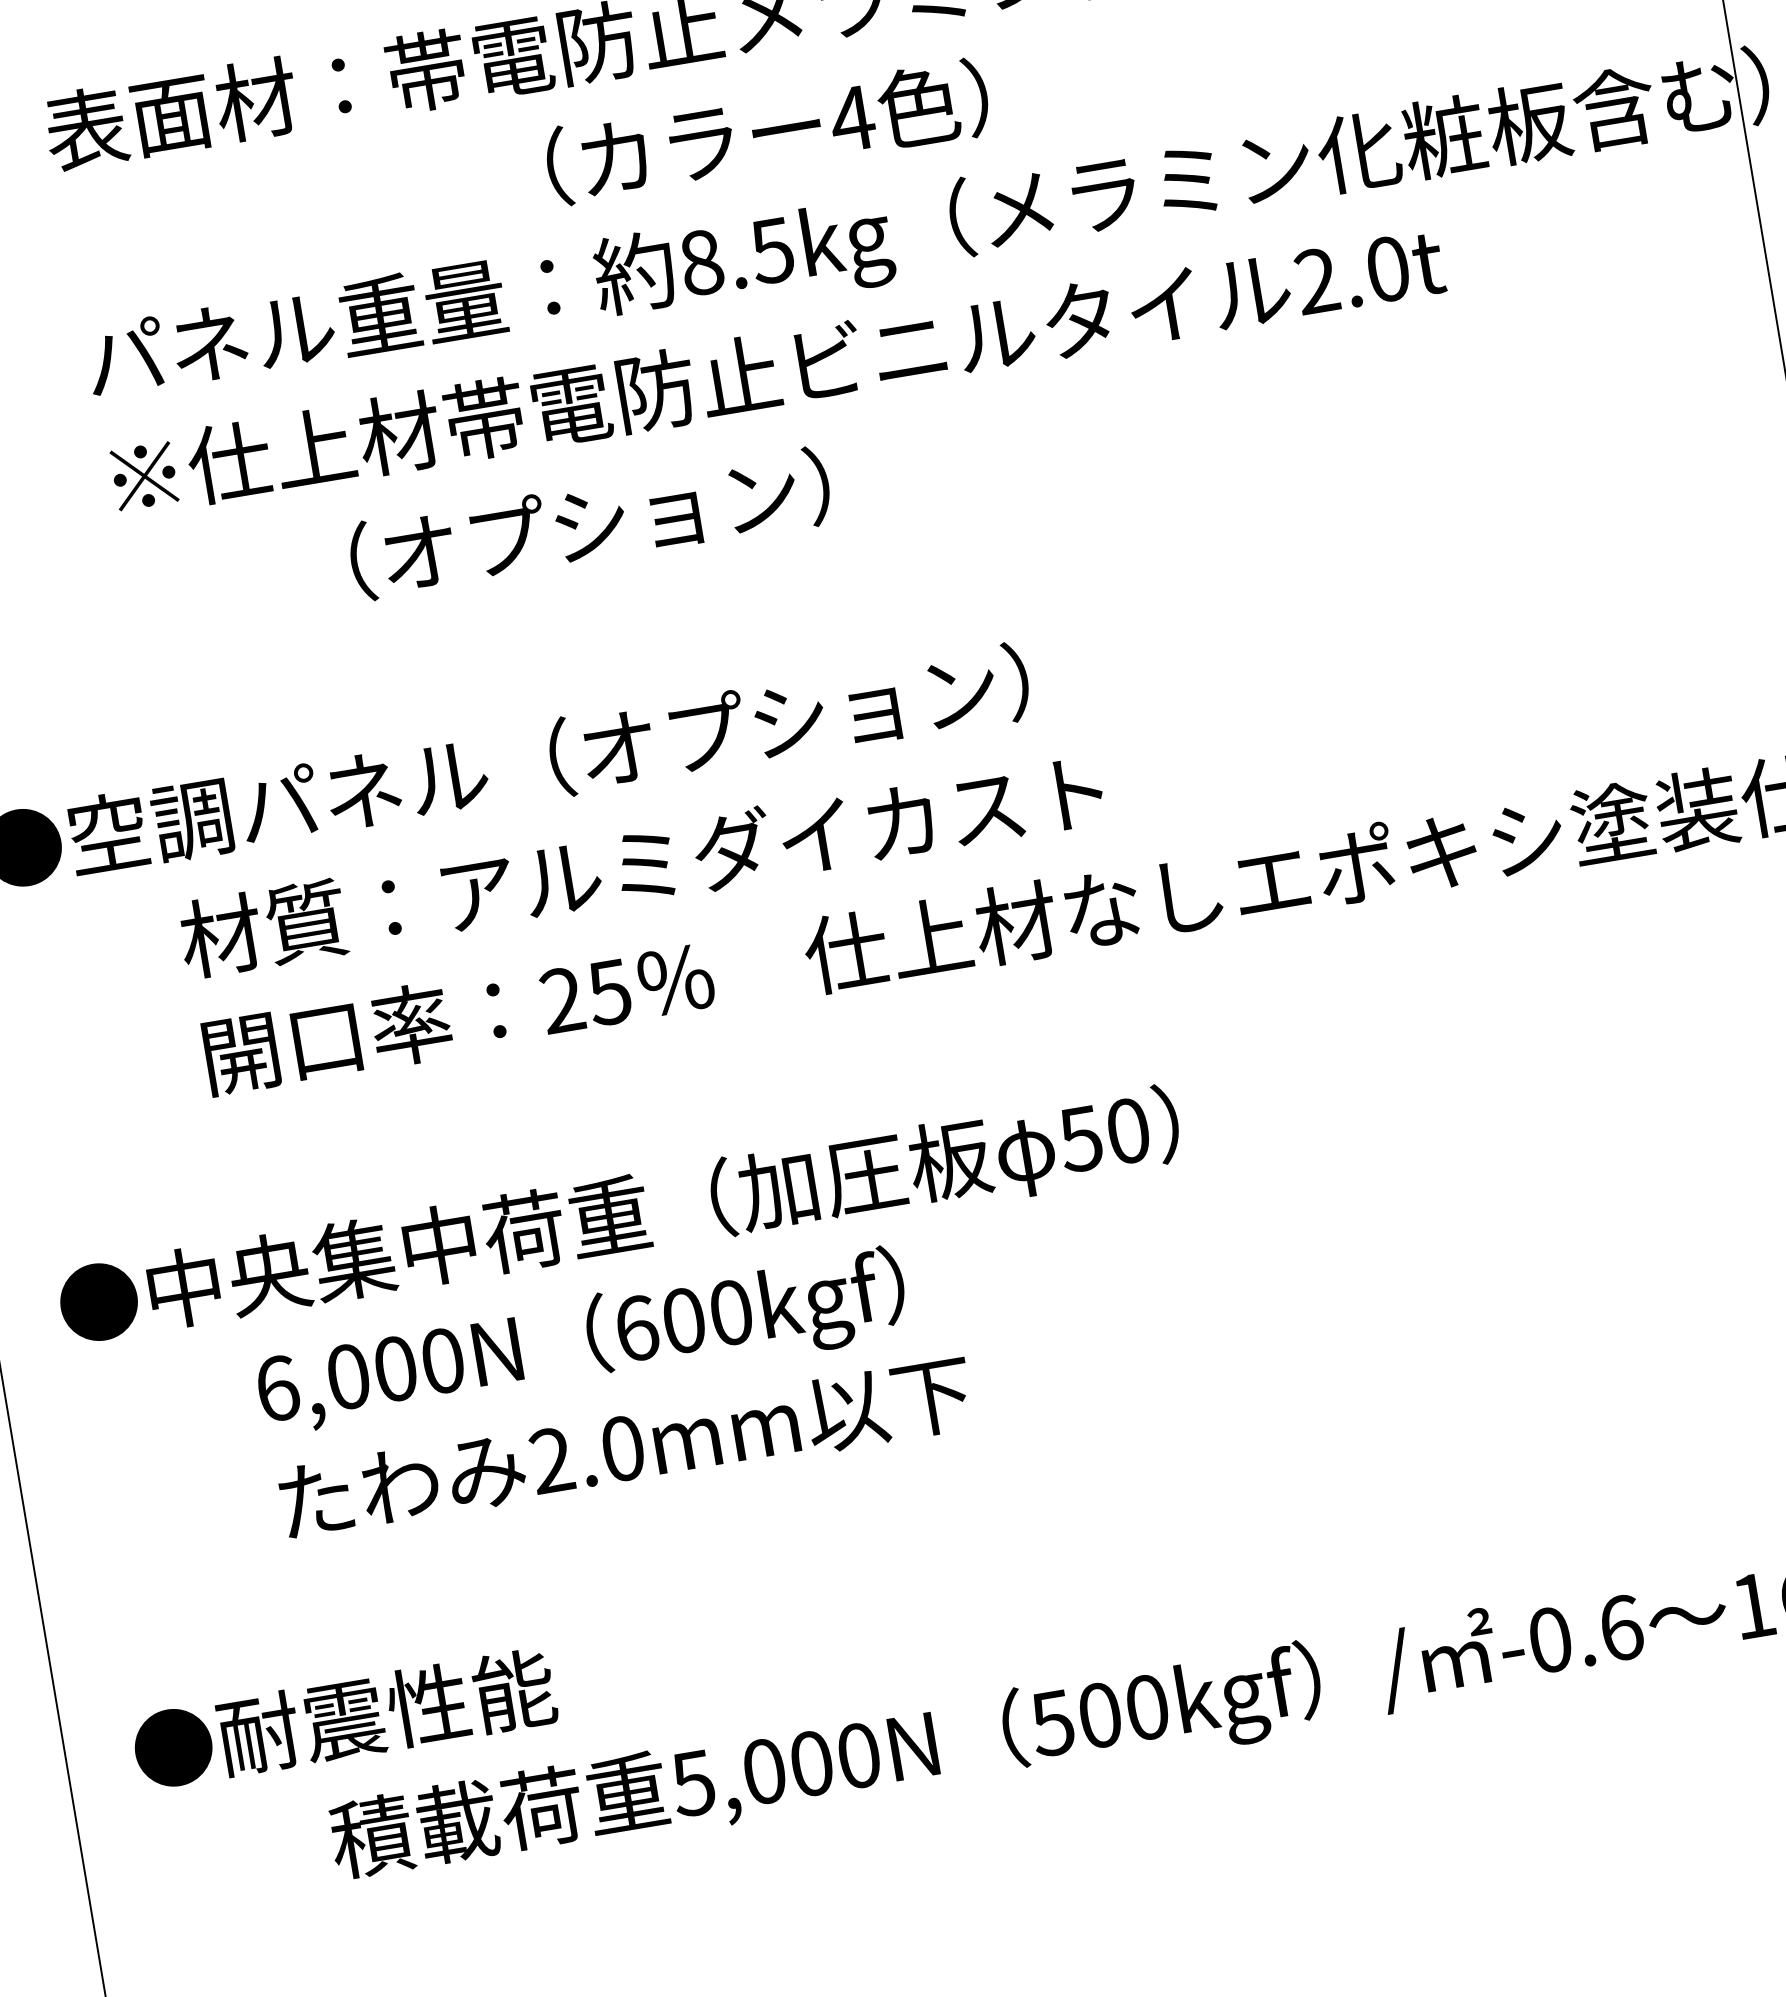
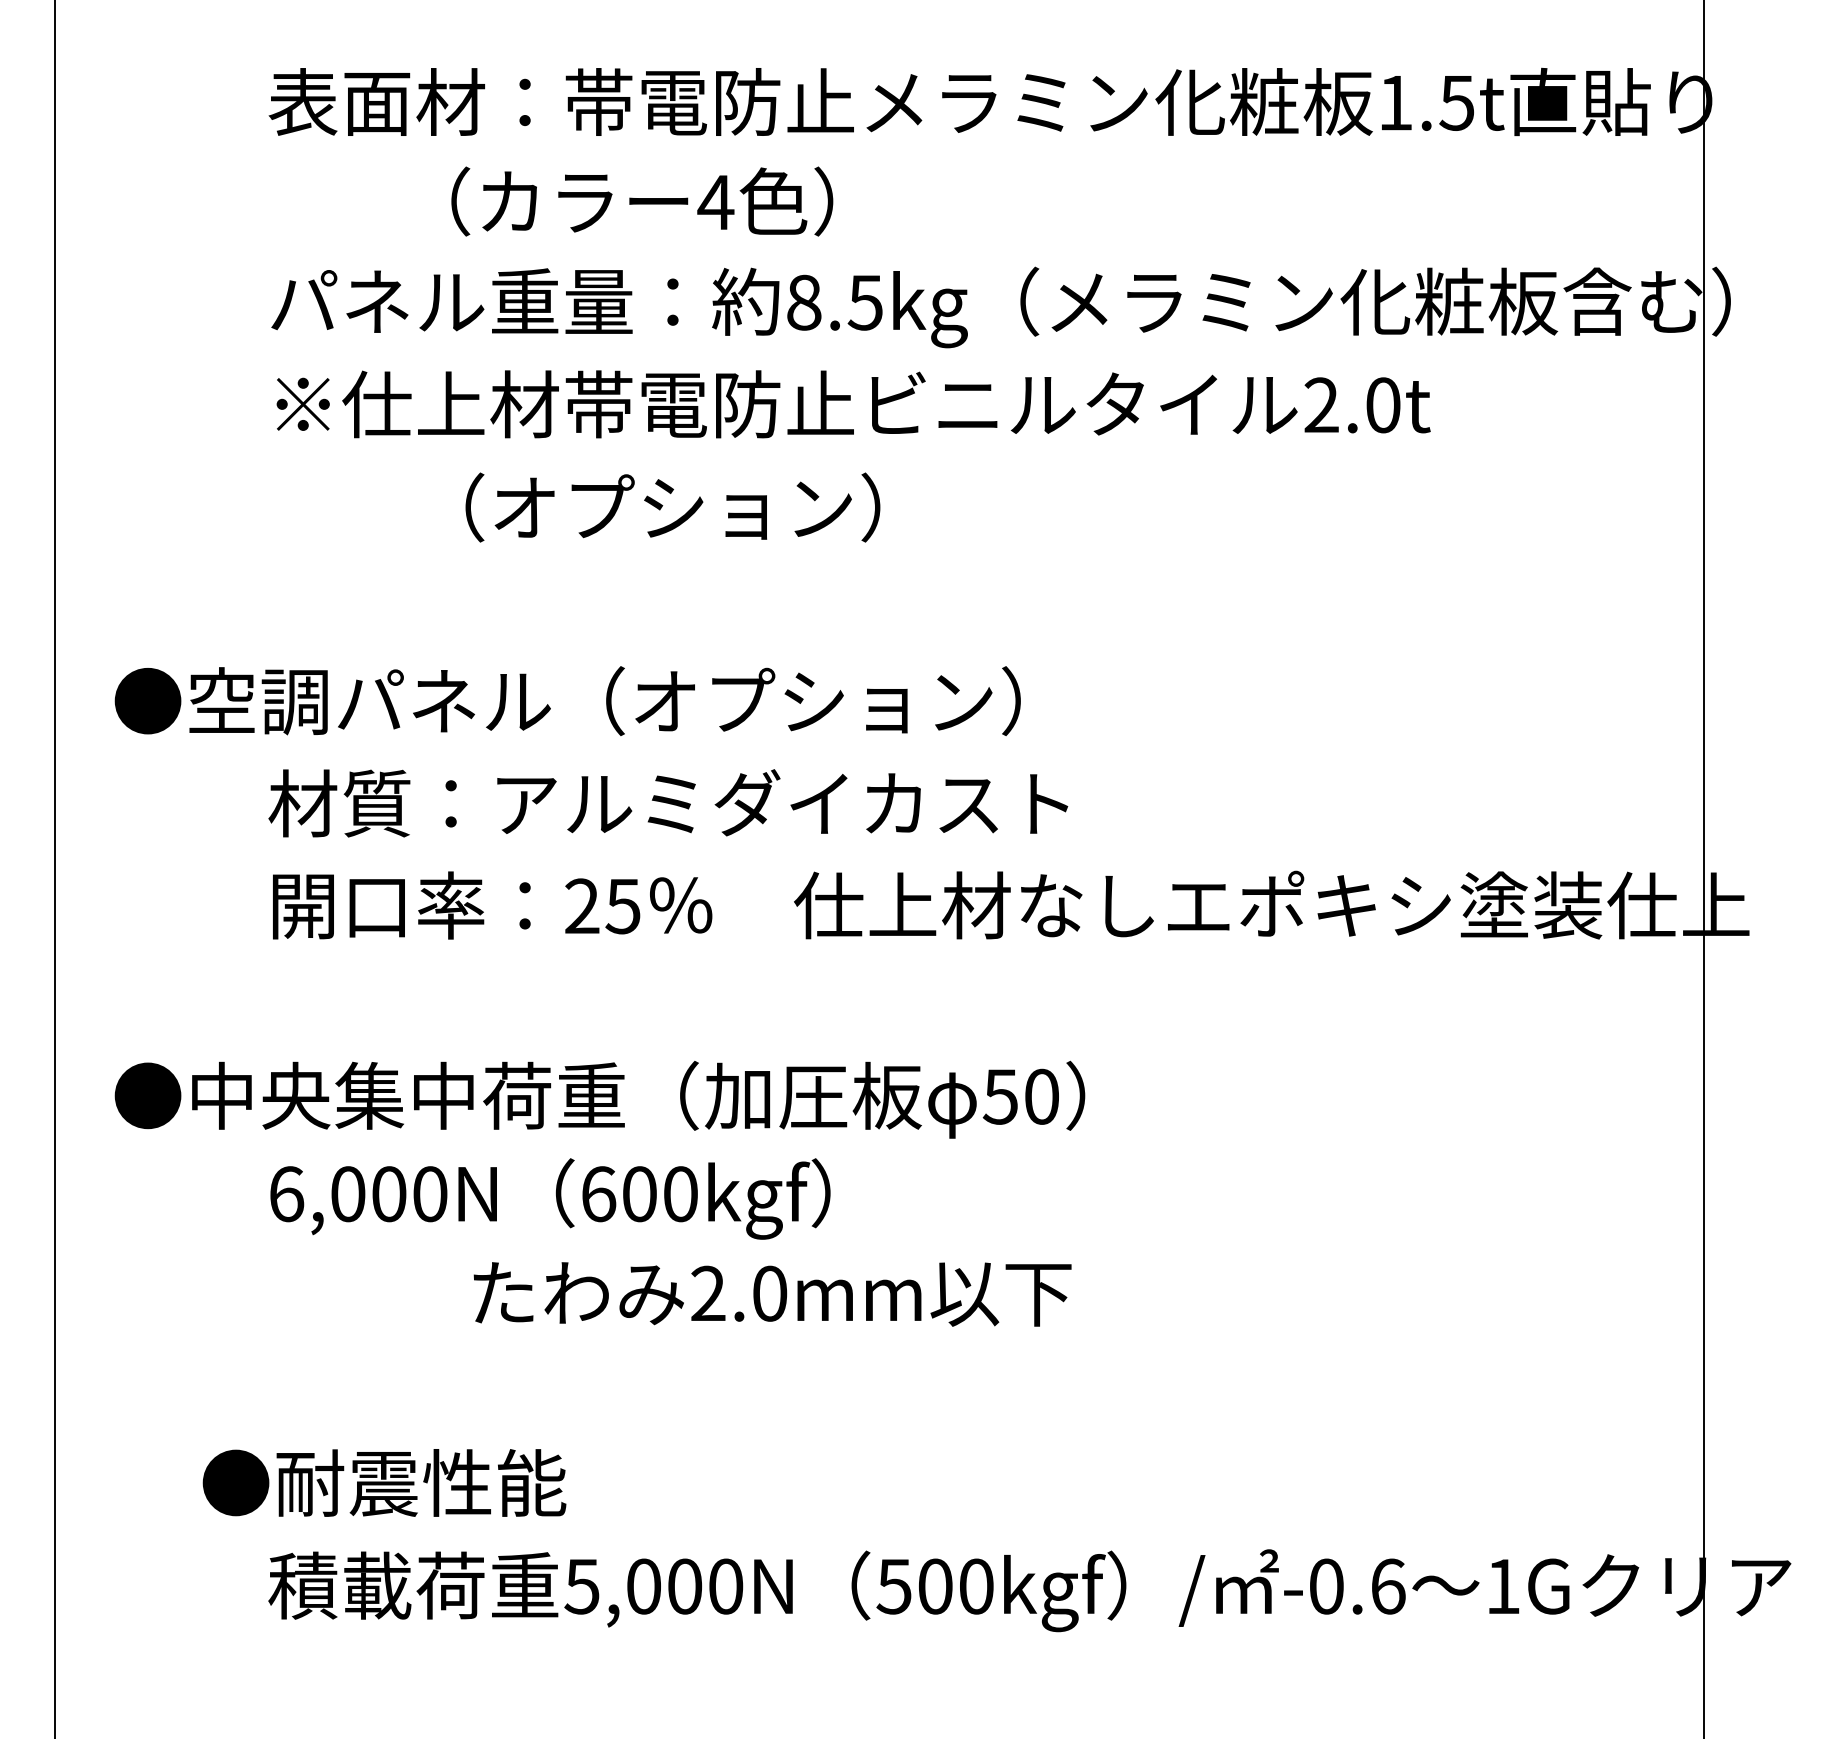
text: (767, 131) -> (642, 201), moved
text: (625, 1449) -> (772, 1294), moved
text: (344, 1718) -> (384, 1482), moved

